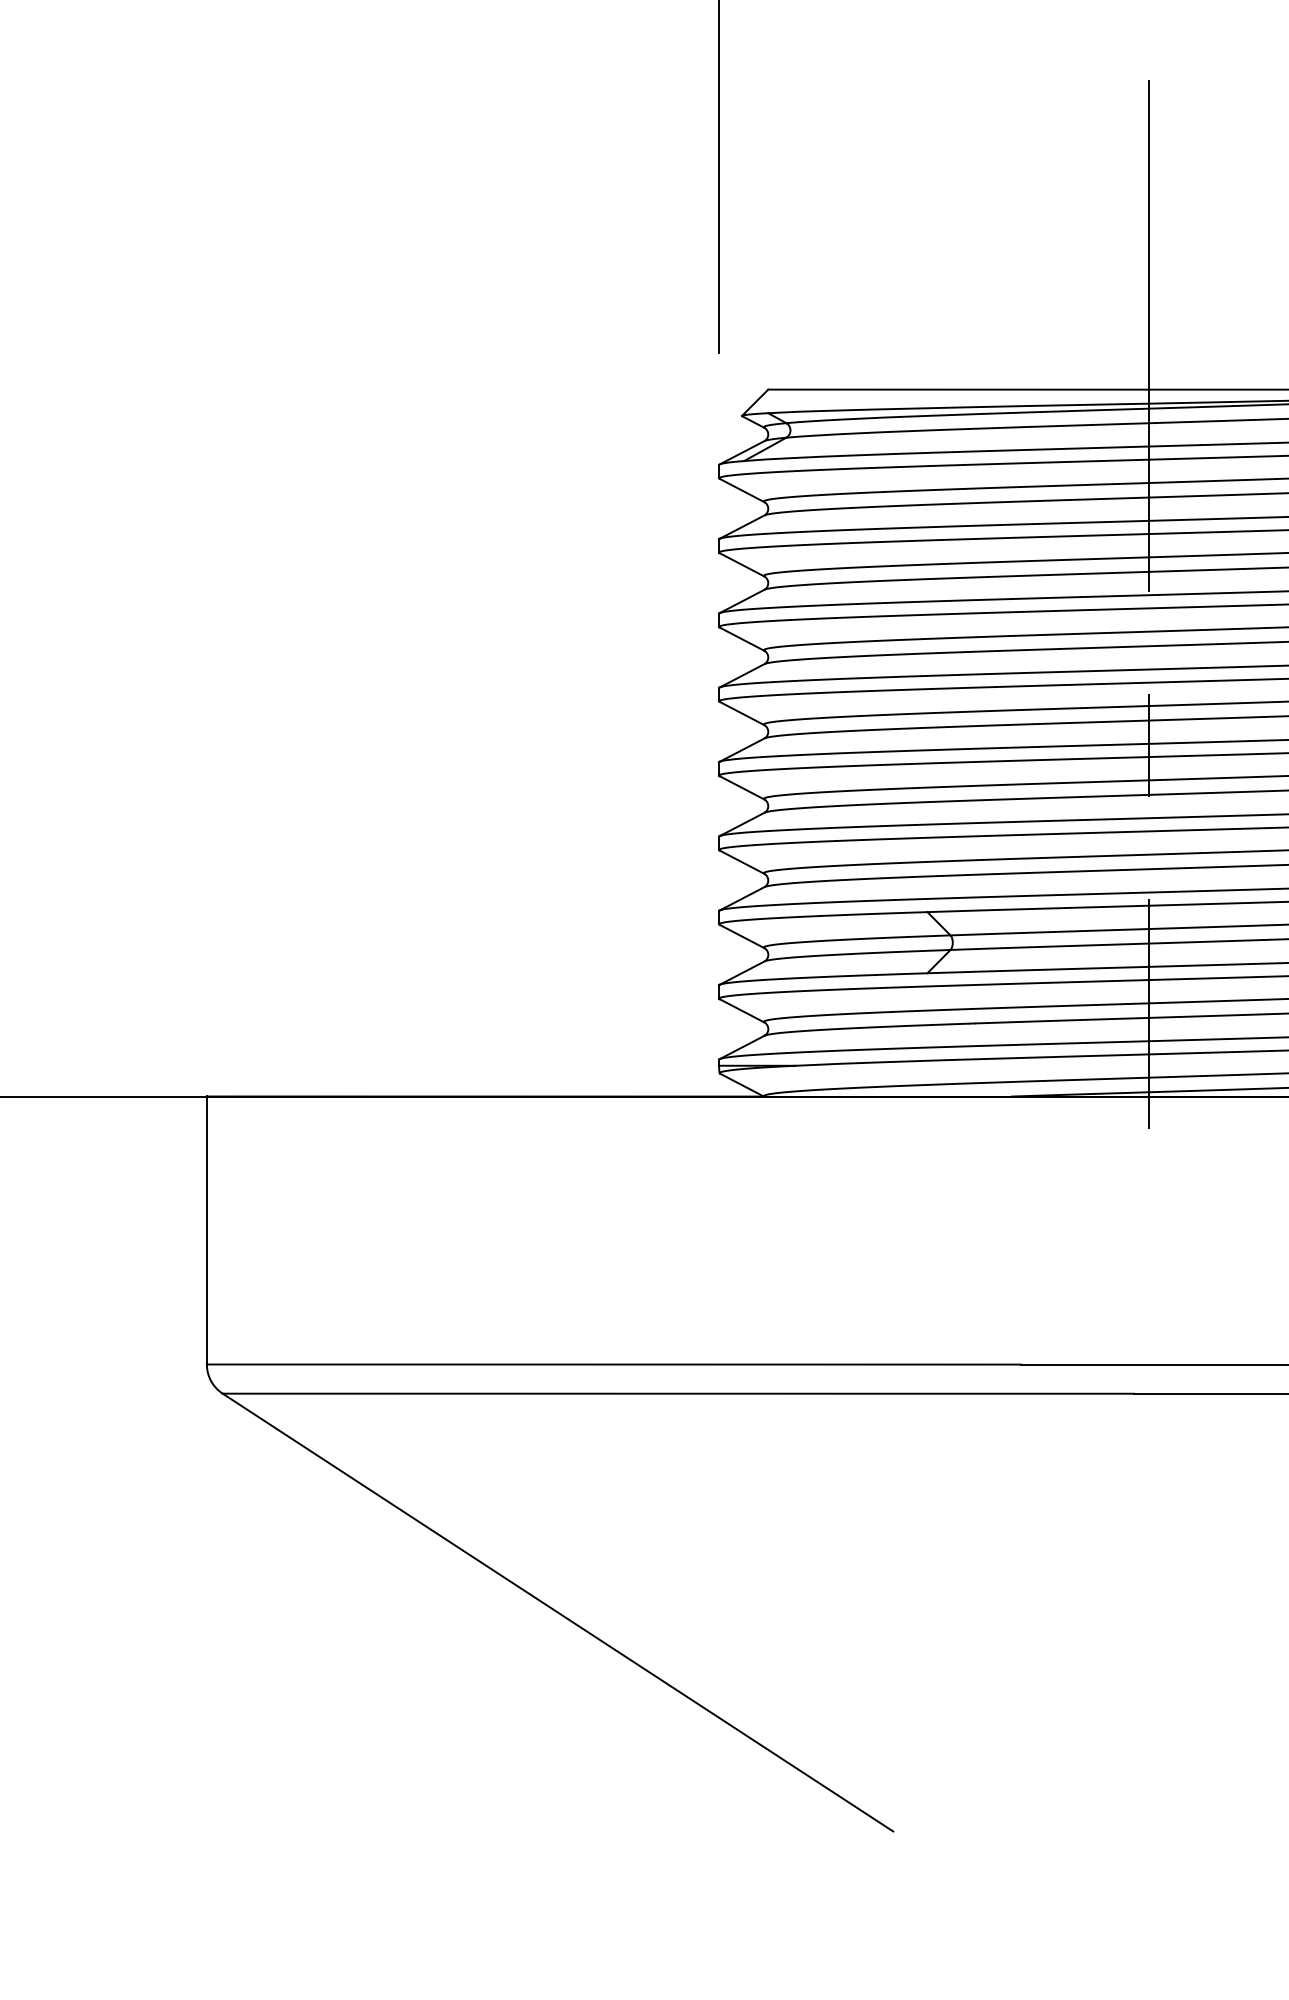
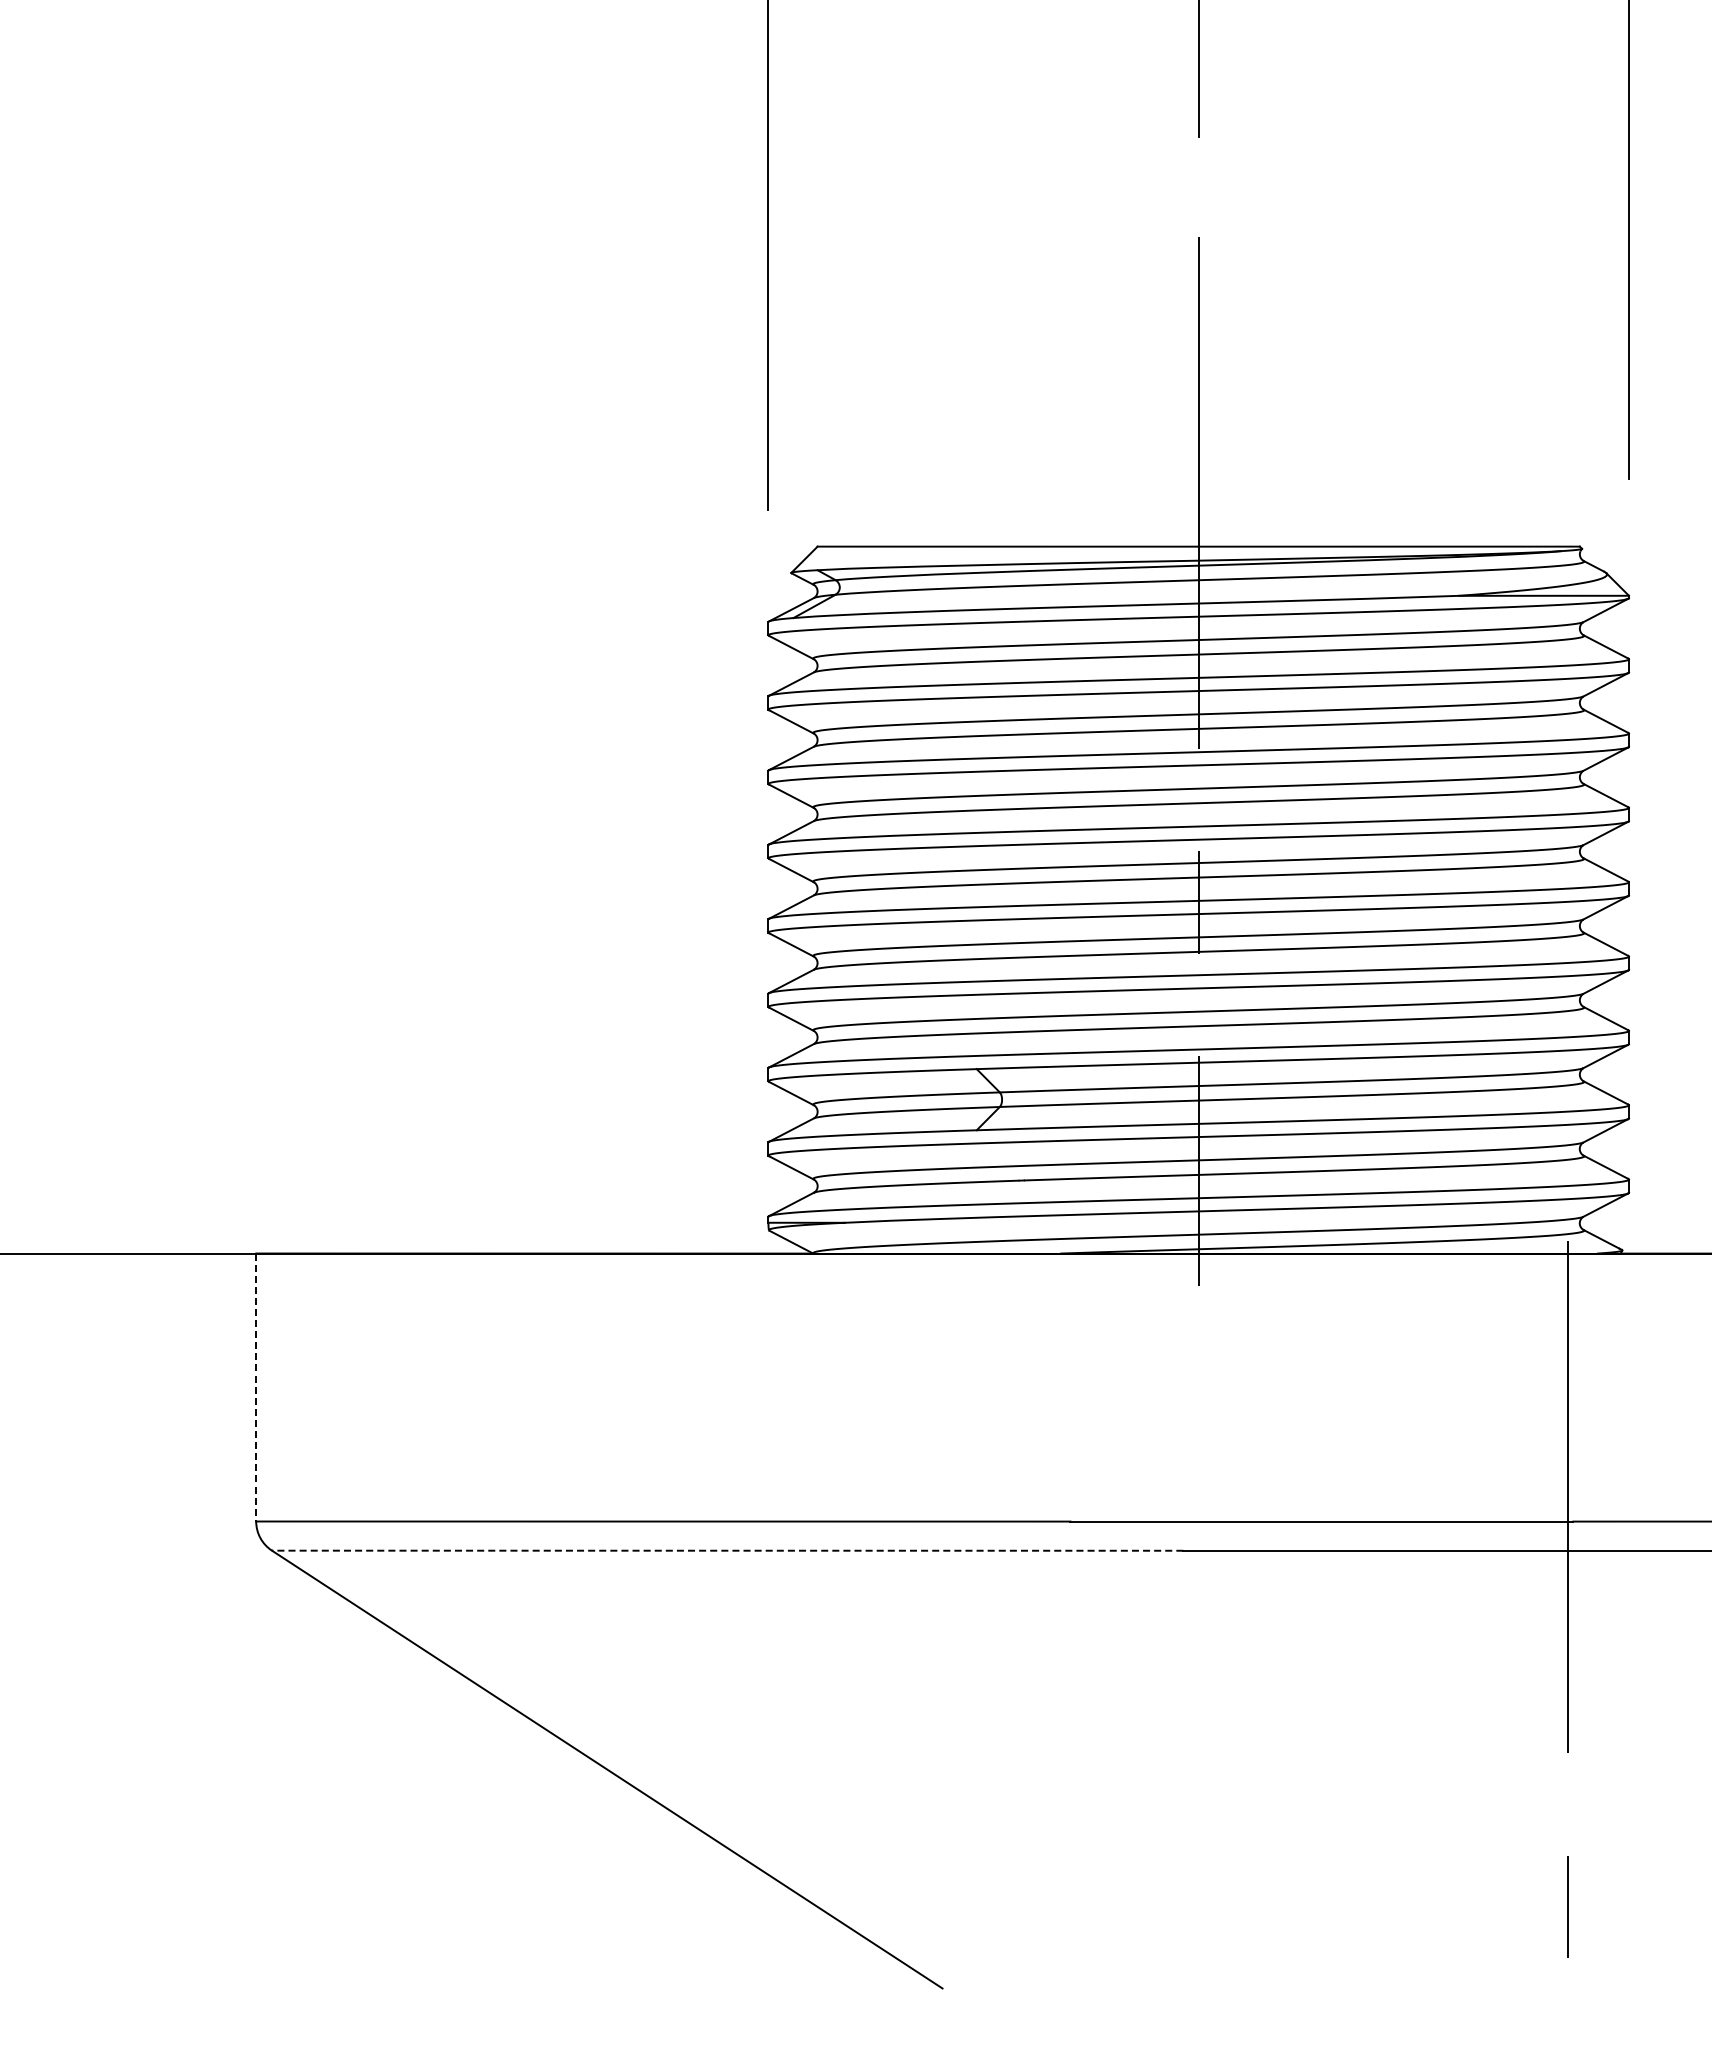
line: (207, 1230) -> (256, 1387), solid -> dashed
line: (678, 1393) -> (727, 1550), solid -> dashed

